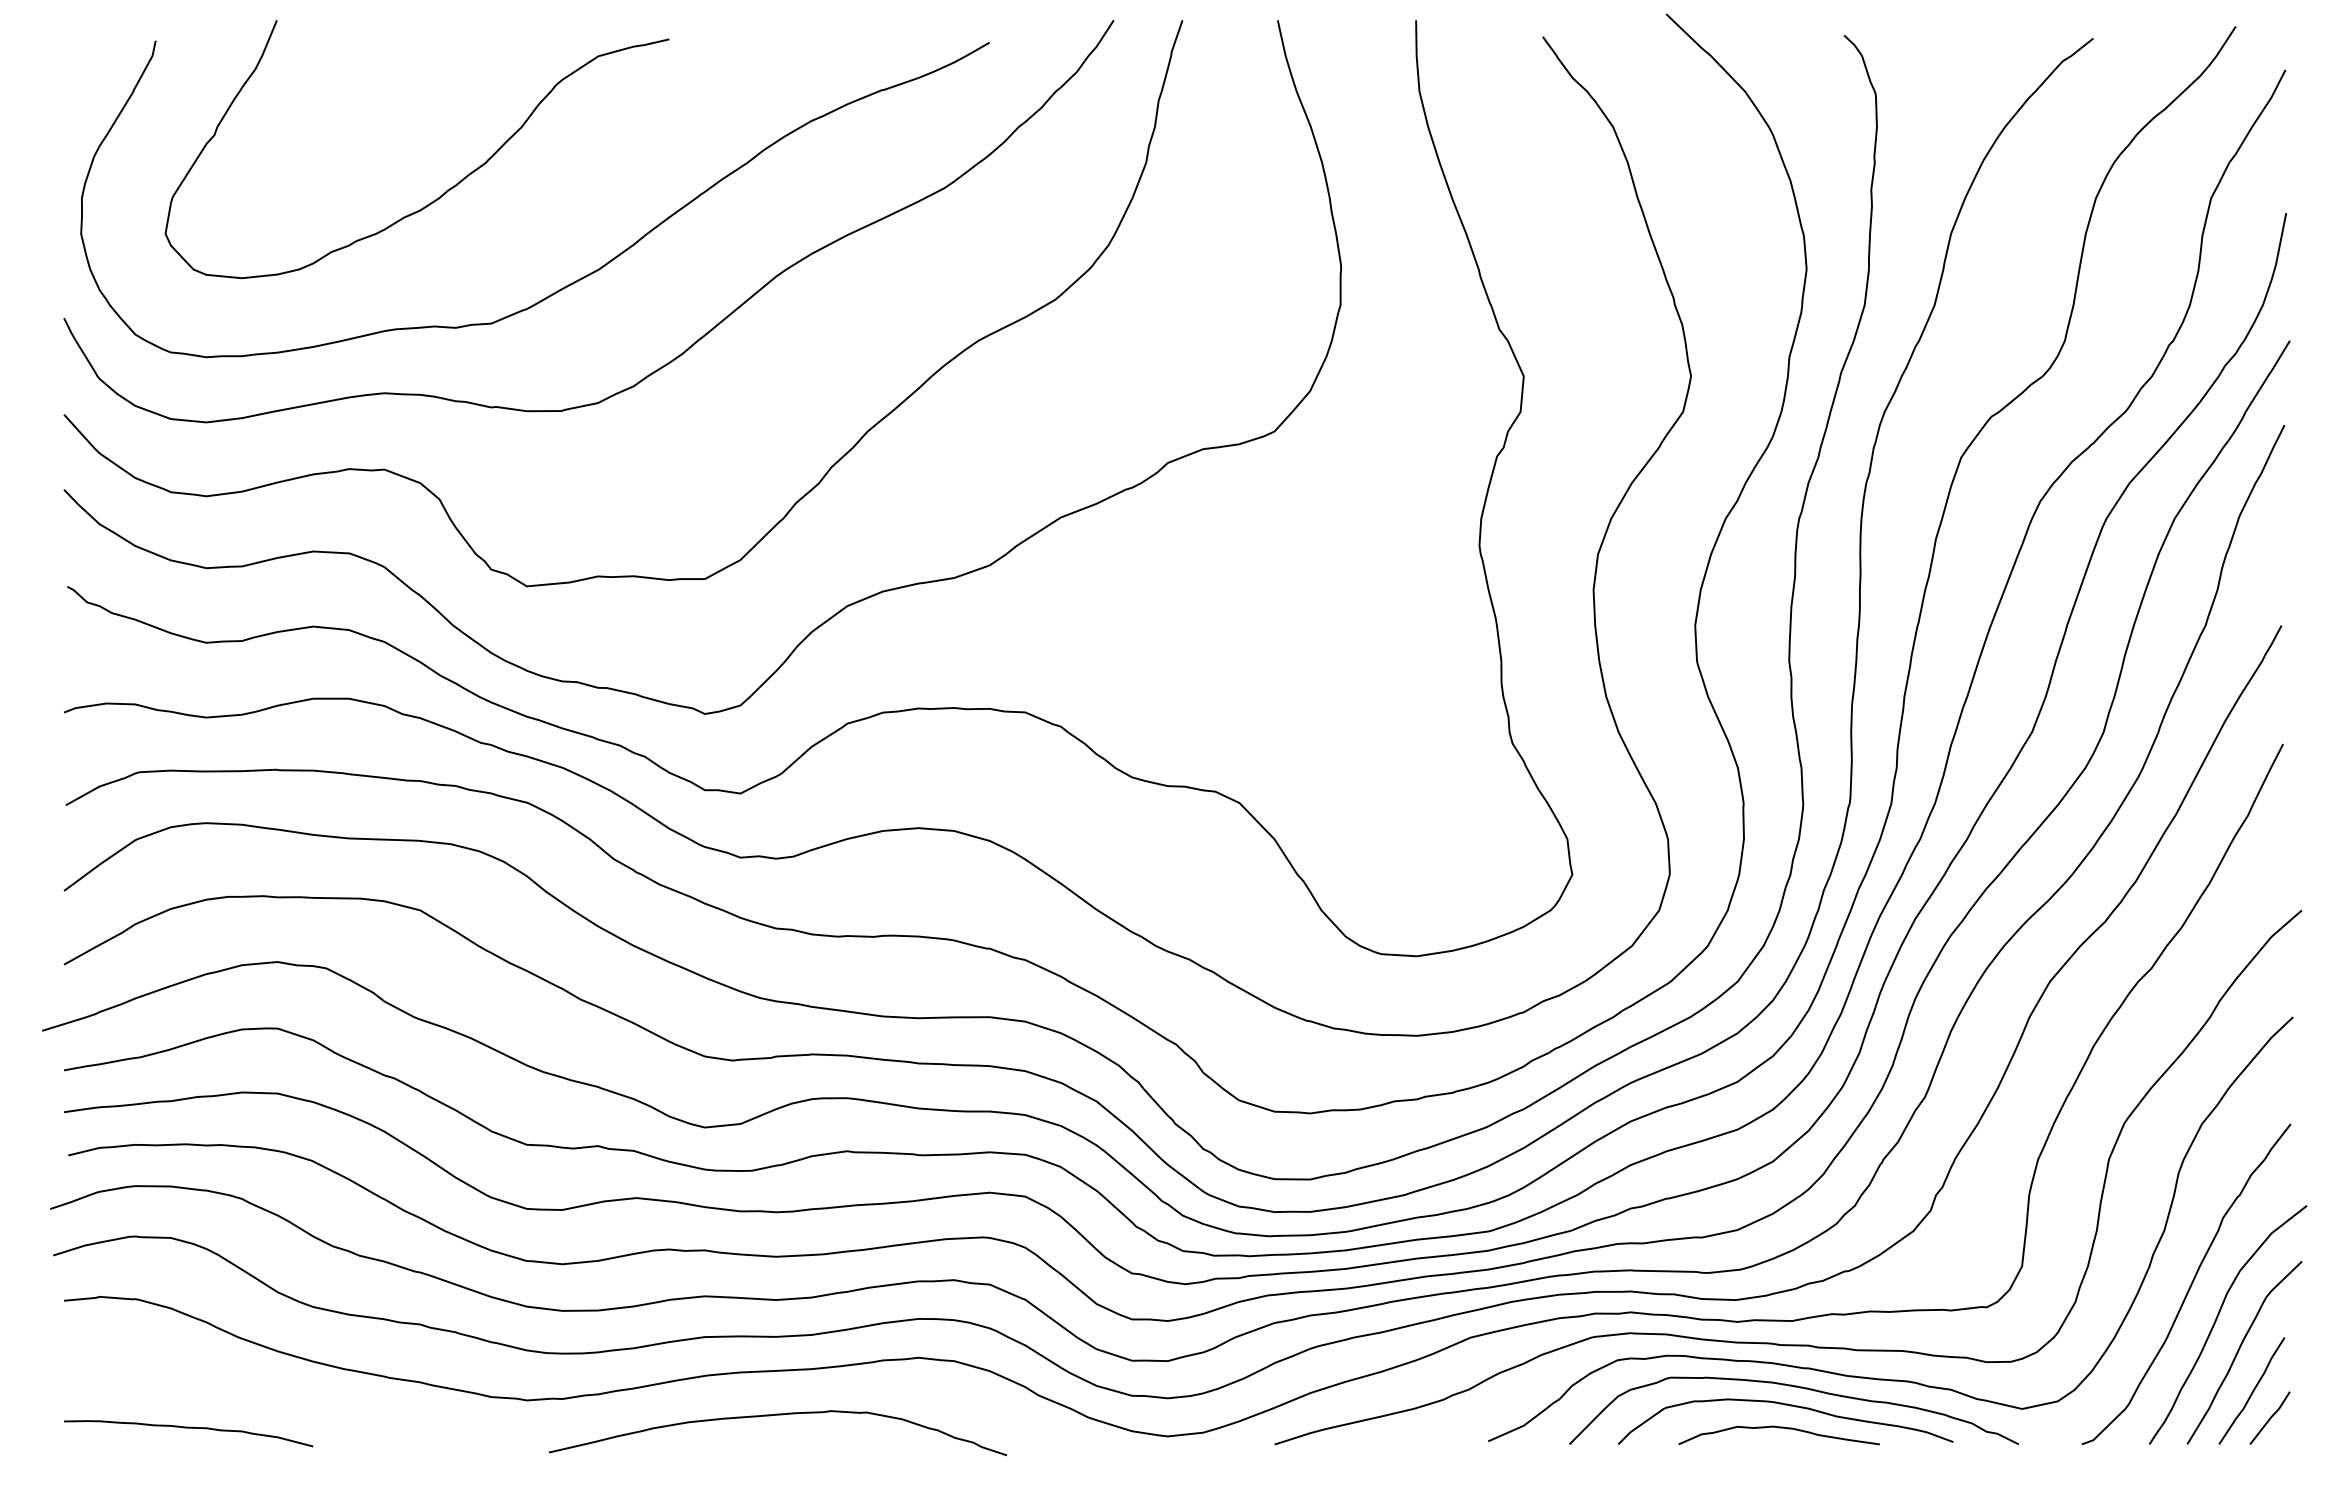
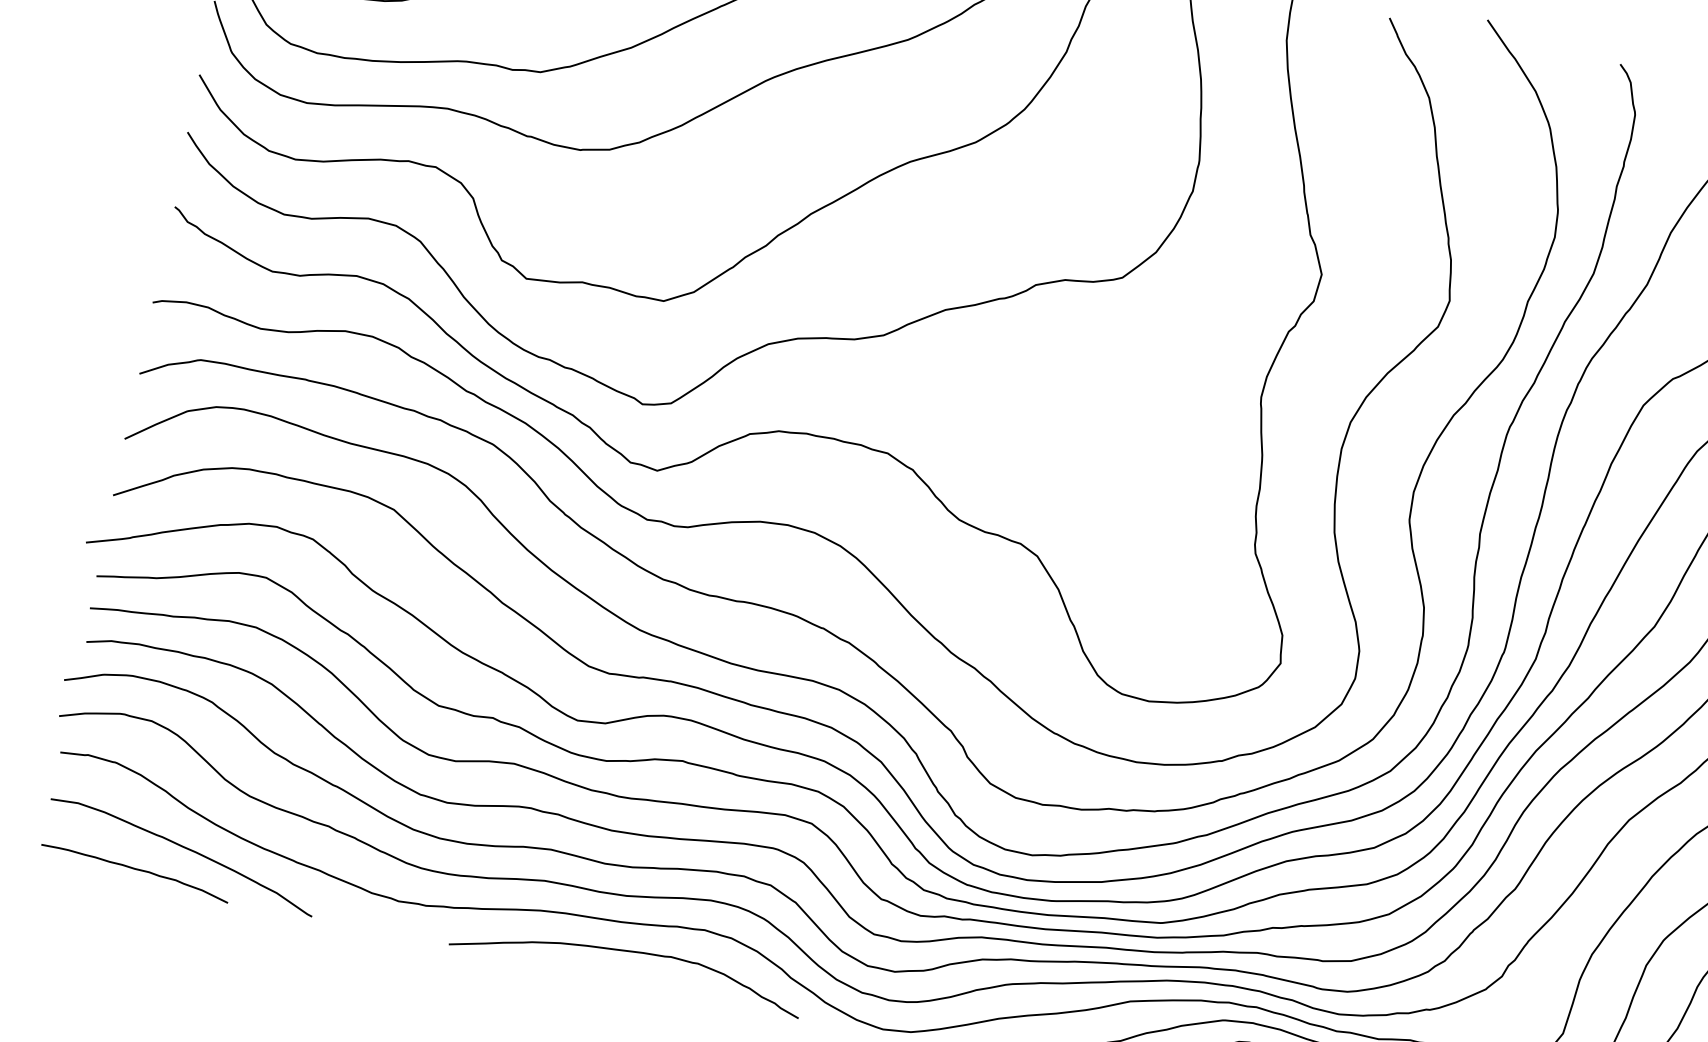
curve: (245, 1389) -> (185, 848), added
curve: (778, 1415) -> (630, 952), moved

